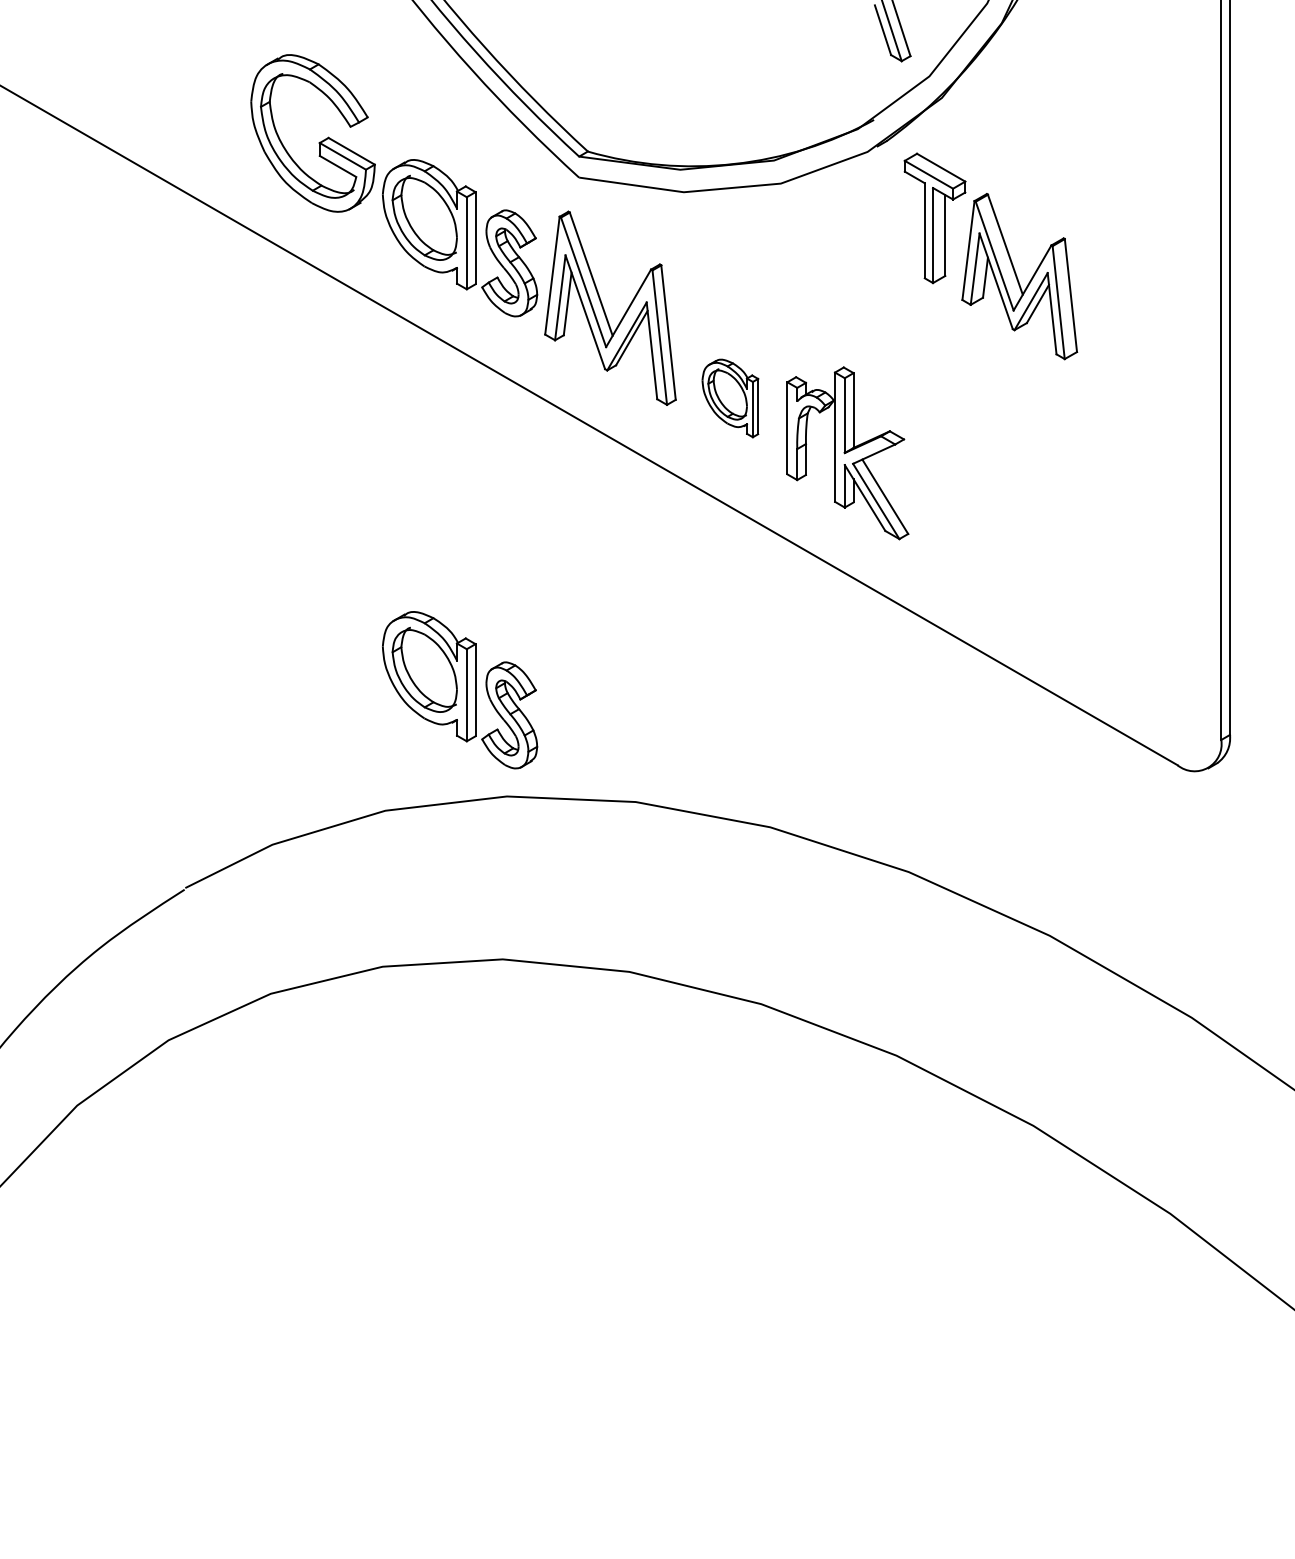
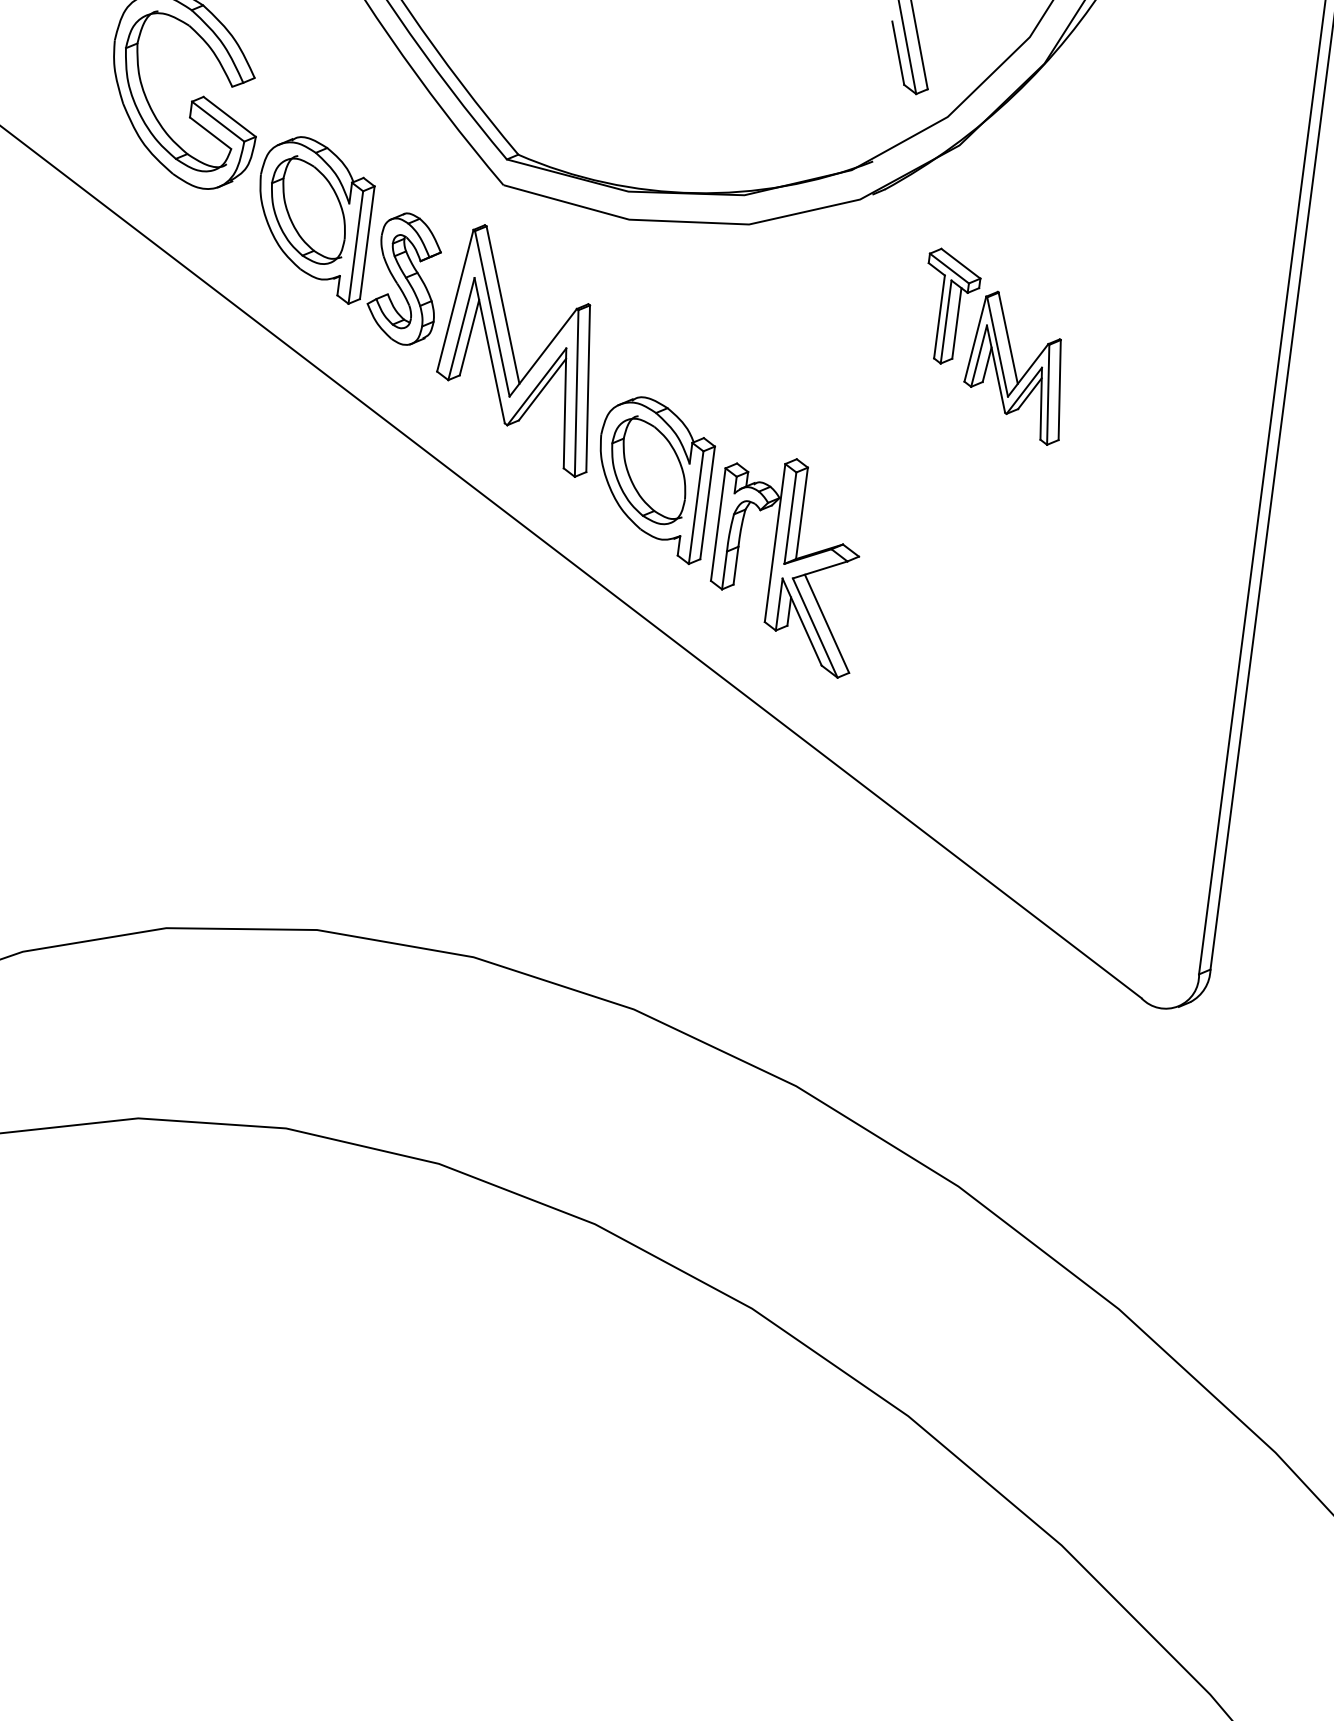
part: (990, 256) -> (993, 346), size x0.71
part: (730, 398) -> (653, 479), size x1.67
part: (460, 690) -> (277, 793), removed

